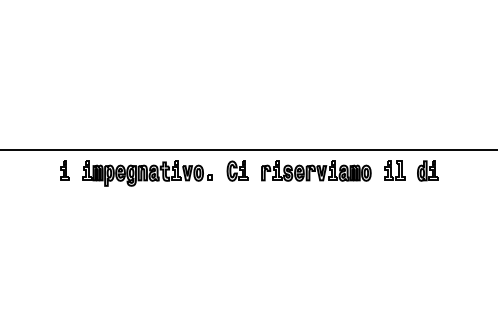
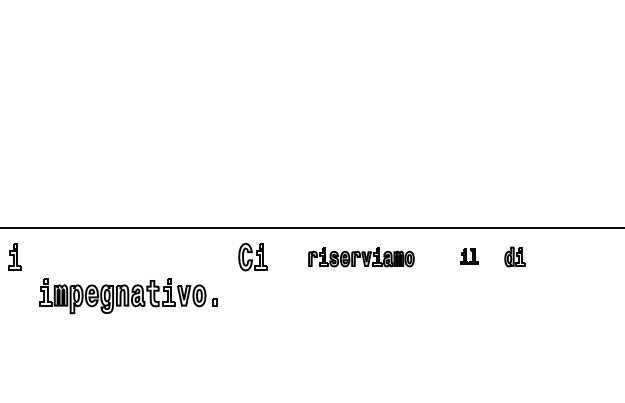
part: (316, 170) -> (361, 256), size x0.7
part: (394, 170) -> (468, 256), size x0.6
part: (427, 170) -> (514, 256), size x0.7
part: (147, 173) -> (128, 296), moved

